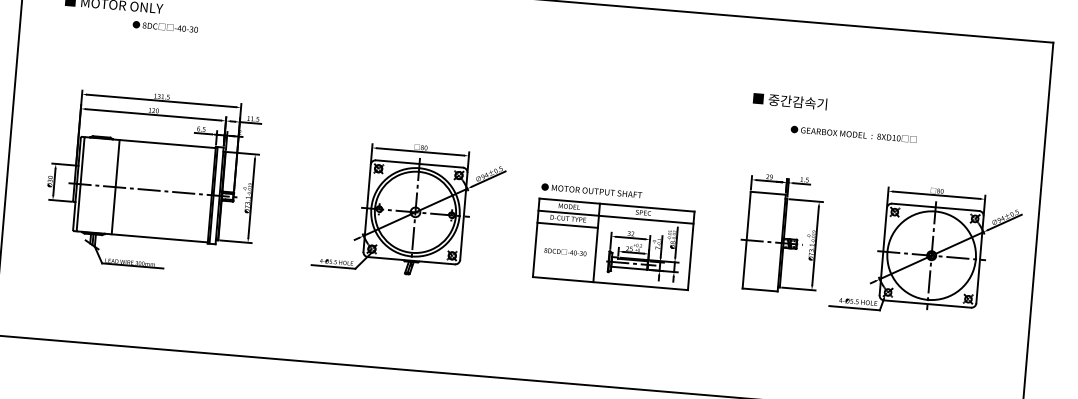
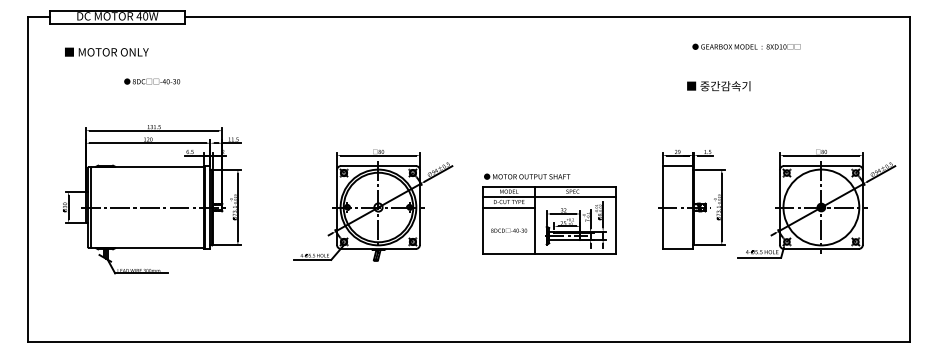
text: (165, 27) -> (152, 81), moved
text: (789, 101) -> (718, 86), moved
text: (853, 134) -> (746, 46), moved
line: (115, 187) -> (121, 207), removed

